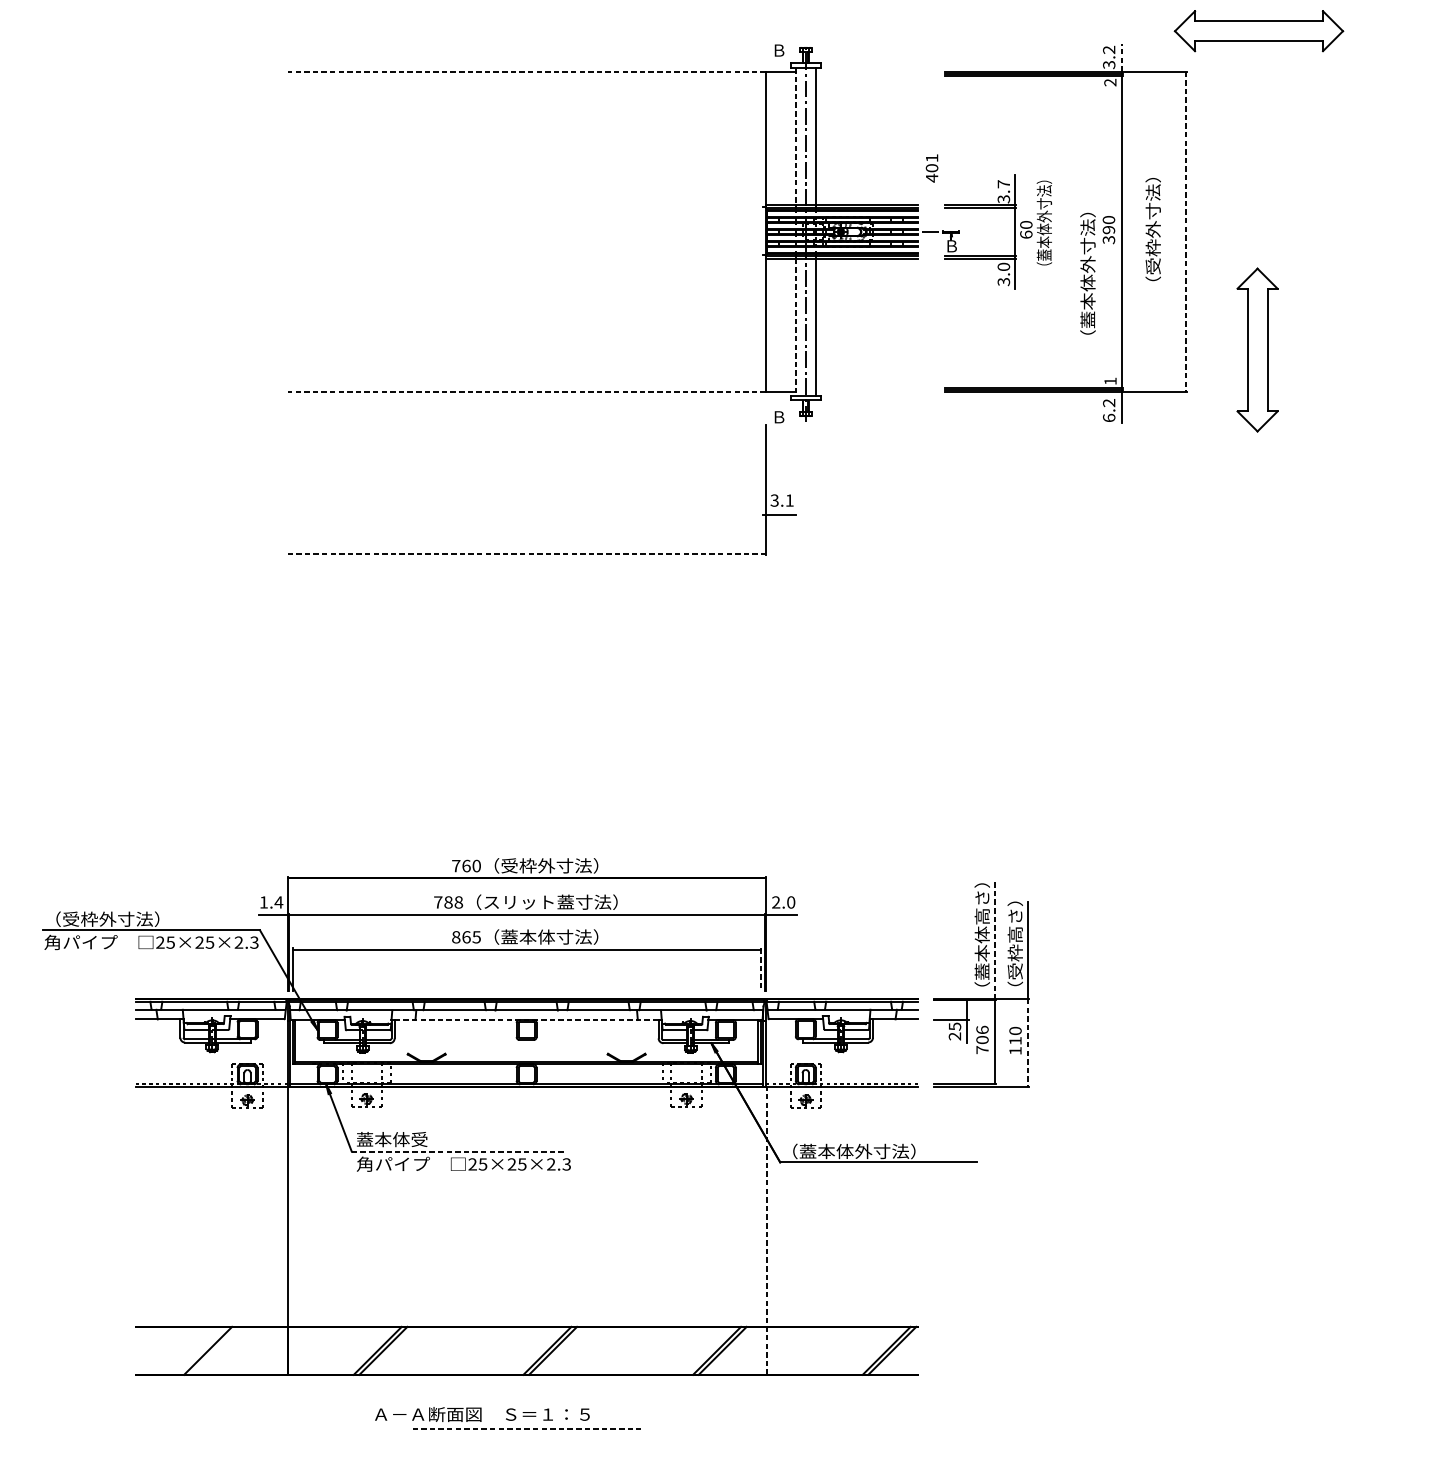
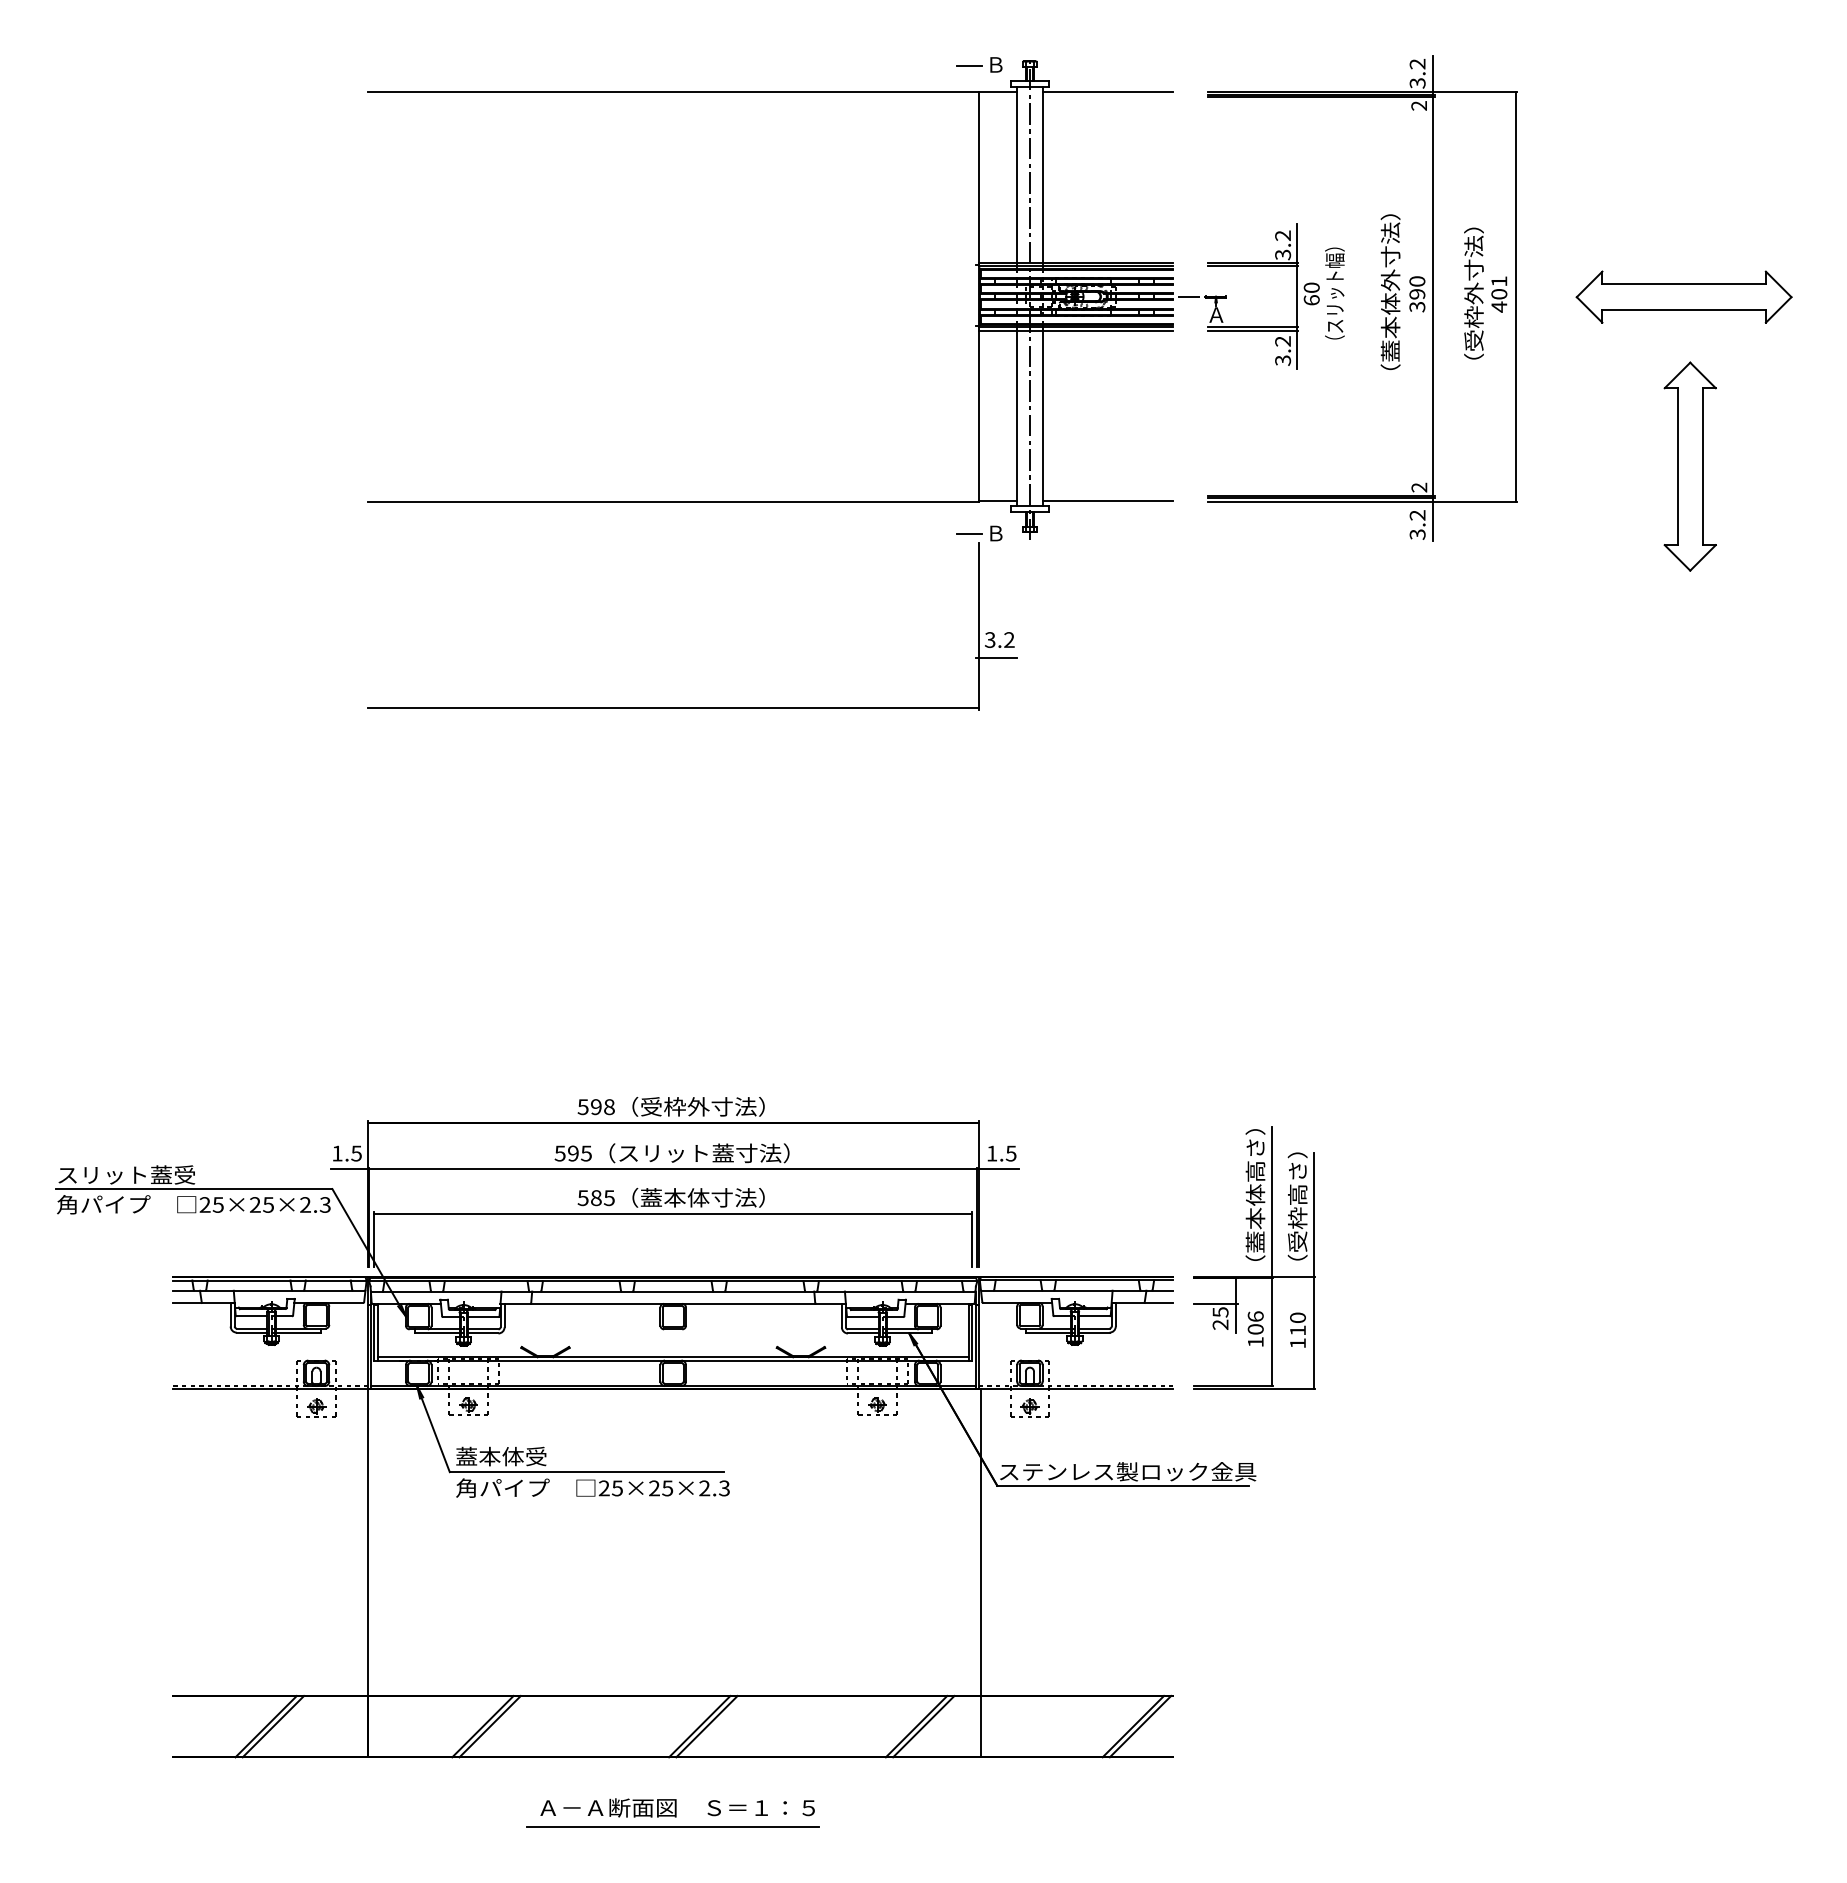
part: (1258, 30) -> (1683, 296), moved
line: (757, 51) -> (968, 66), added
line: (1121, 58) -> (1433, 74), dashed -> solid
line: (526, 71) -> (673, 91), dashed -> solid
line: (866, 72) -> (1107, 92), added
line: (796, 137) -> (1017, 175), dashed -> solid
text: (932, 168) -> (1499, 294), moved
text: (1003, 184) -> (1282, 235), 3.7 -> 3.2
text: (1044, 220) -> (1334, 282), （蓋本体外寸法） -> （スリット幅）
line: (1185, 231) -> (1515, 296), dashed -> solid
text: (951, 245) -> (1216, 314), Ｂ -> Ａ
text: (1004, 267) -> (1283, 341), 3.0 -> 3.2
text: (1087, 273) -> (1390, 291), moved
line: (796, 327) -> (1017, 418), dashed -> solid
part: (1256, 349) -> (1689, 466), moved
text: (1110, 381) -> (1419, 487), 1 -> 2
line: (526, 392) -> (673, 501), dashed -> solid
line: (866, 392) -> (1107, 501), added
line: (757, 418) -> (968, 534), added
text: (1109, 418) -> (1417, 534), 6.2 -> 3.2
text: (789, 500) -> (1009, 639), 3.1 -> 3.2
line: (526, 554) -> (673, 708), dashed -> solid
text: (465, 866) -> (595, 1107), 760 -> 598
text: (278, 902) -> (356, 1153), 1.4 -> 1.5
text: (447, 902) -> (572, 1153), 788 -> 595
text: (783, 902) -> (1001, 1153), 2.0 -> 1.5
text: (101, 918) -> (130, 1174), （受枠外寸法） -> スリット蓋受
text: (461, 936) -> (589, 1197), 865 -> 585
line: (994, 940) -> (1271, 1202), dashed -> solid
line: (760, 970) -> (972, 1240), dashed -> solid
line: (526, 1019) -> (673, 1303), dashed -> solid
line: (1027, 1043) -> (1313, 1333), dashed -> solid
text: (982, 1049) -> (1255, 1341), 706 -> 106
text: (882, 1151) -> (1128, 1471), （蓋本体外寸法） -> ステンレス製ロック金具
line: (459, 1152) -> (587, 1472), dashed -> solid
line: (767, 1231) -> (980, 1573), dashed -> solid
line: (213, 1350) -> (273, 1726), added
text: (482, 1414) -> (677, 1807), moved
line: (526, 1429) -> (673, 1826), dashed -> solid

